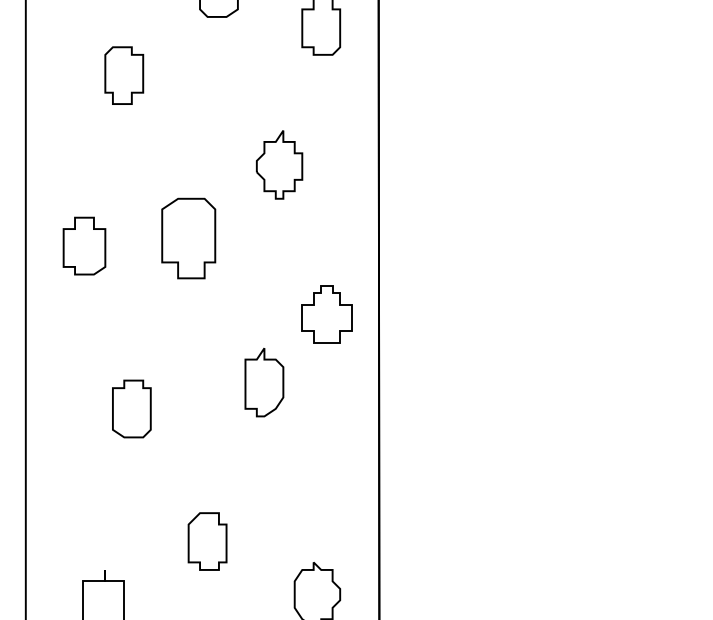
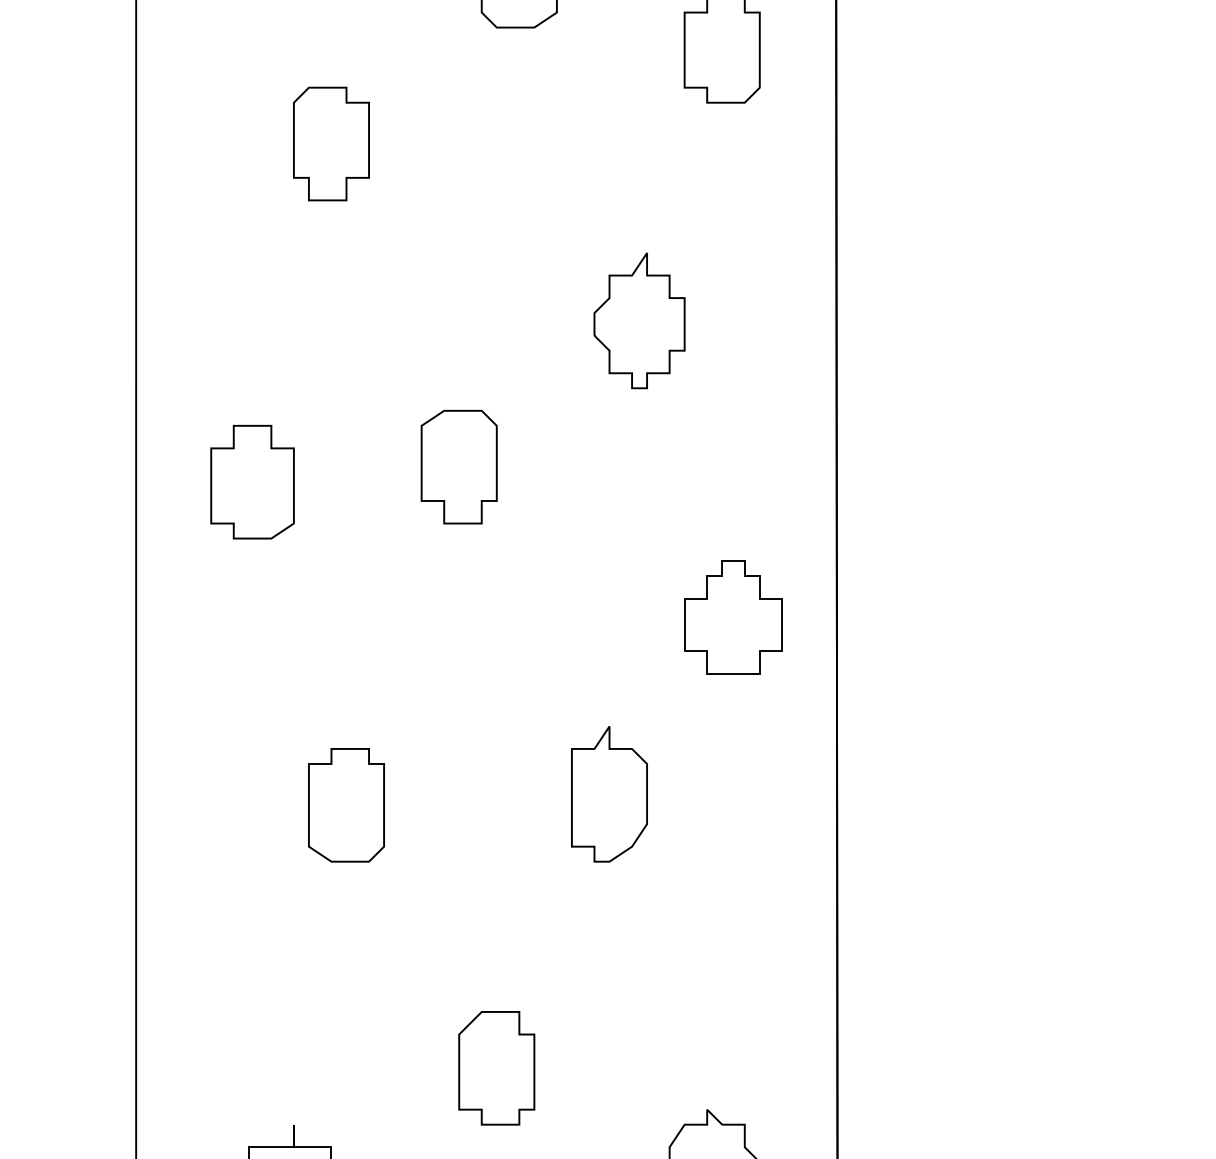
part: (188, 238) -> (458, 467), size x0.71
part: (264, 382) -> (609, 794), moved

